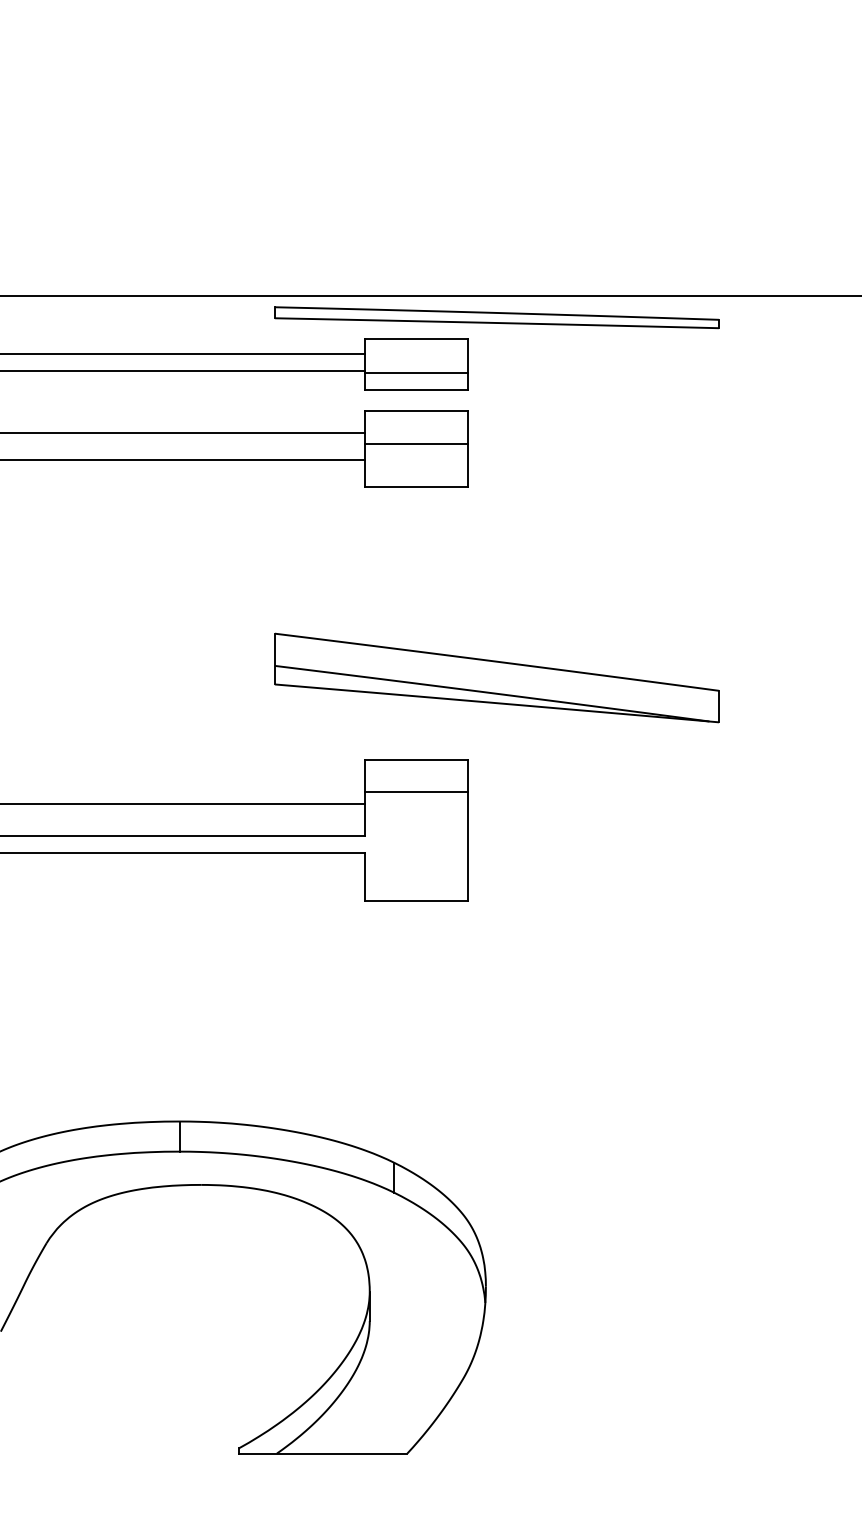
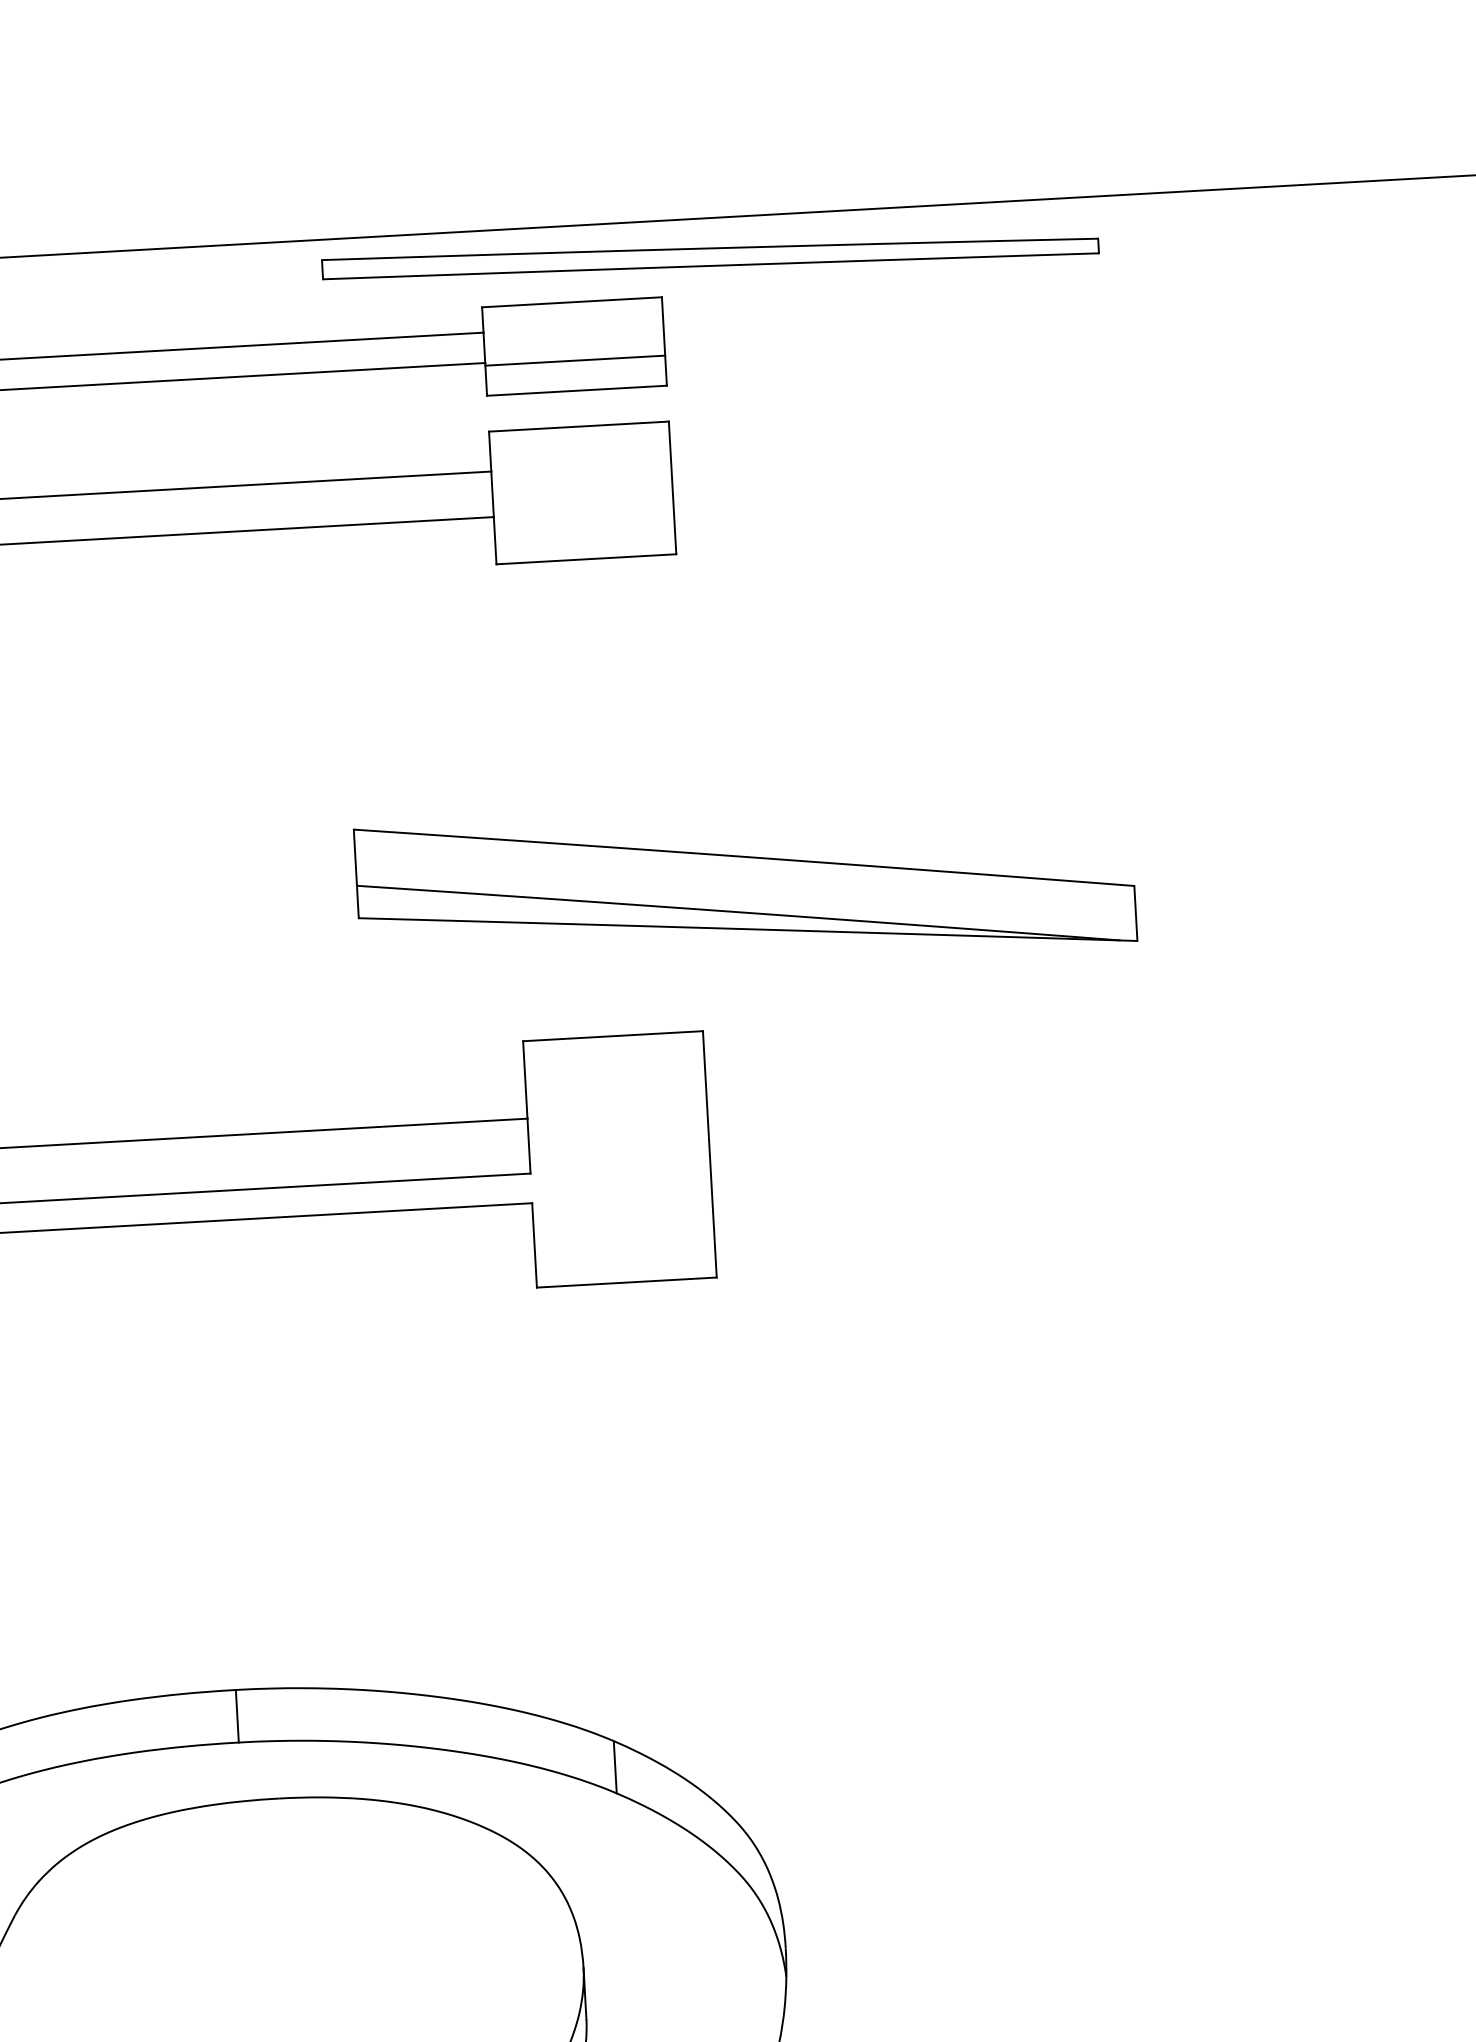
line: (415, 443) -> (580, 484), removed
line: (415, 791) -> (614, 1091), removed

